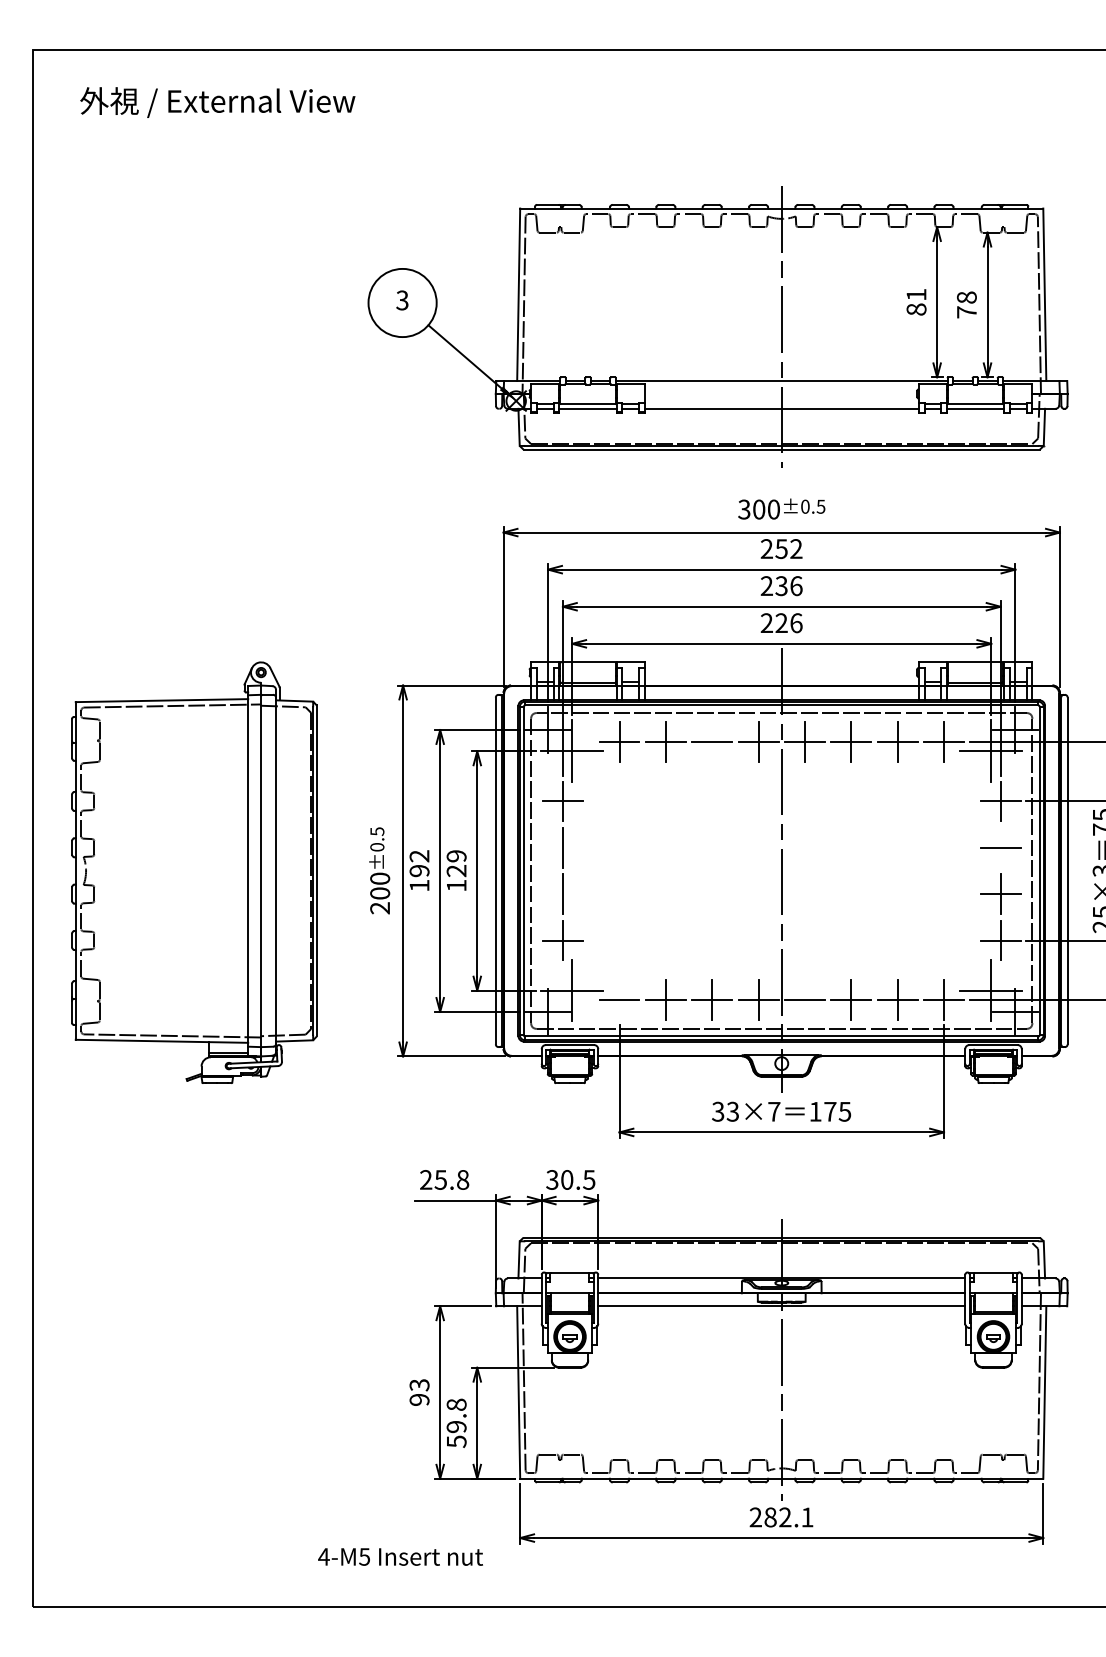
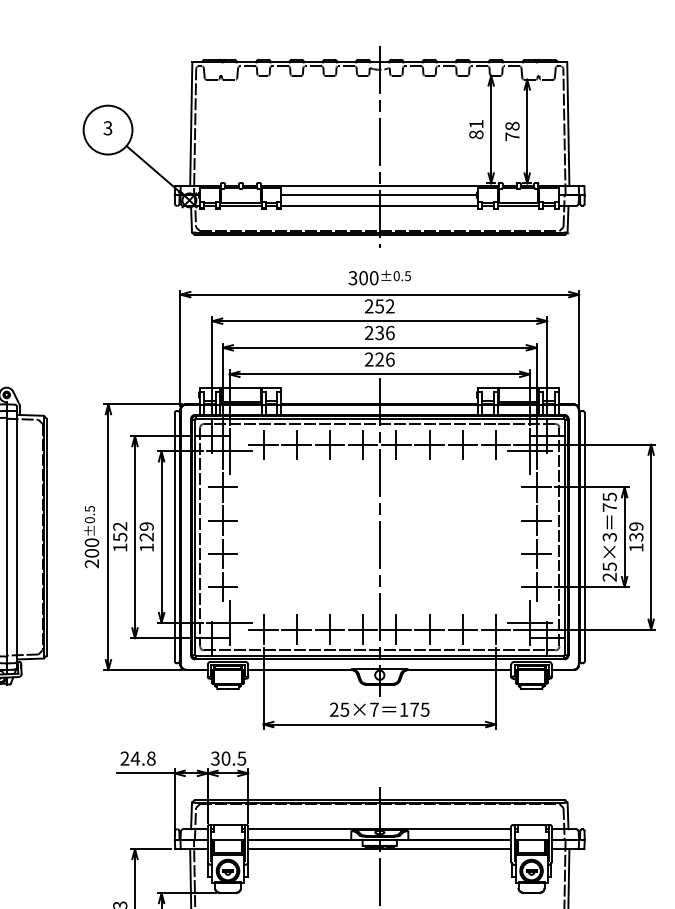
line: (780, 393) -> (378, 194), added
line: (712, 742) -> (330, 445), added
line: (562, 847) -> (222, 520), added
line: (1000, 847) -> (536, 520), added
text: (419, 871) -> (120, 537), 192 -> 152
line: (562, 894) -> (222, 554), added
line: (619, 999) -> (263, 629), added
line: (804, 999) -> (396, 629), added
text: (725, 1111) -> (339, 709), 33×7 -> 25×7
text: (440, 1179) -> (135, 758), 25.8 -> 24.8

